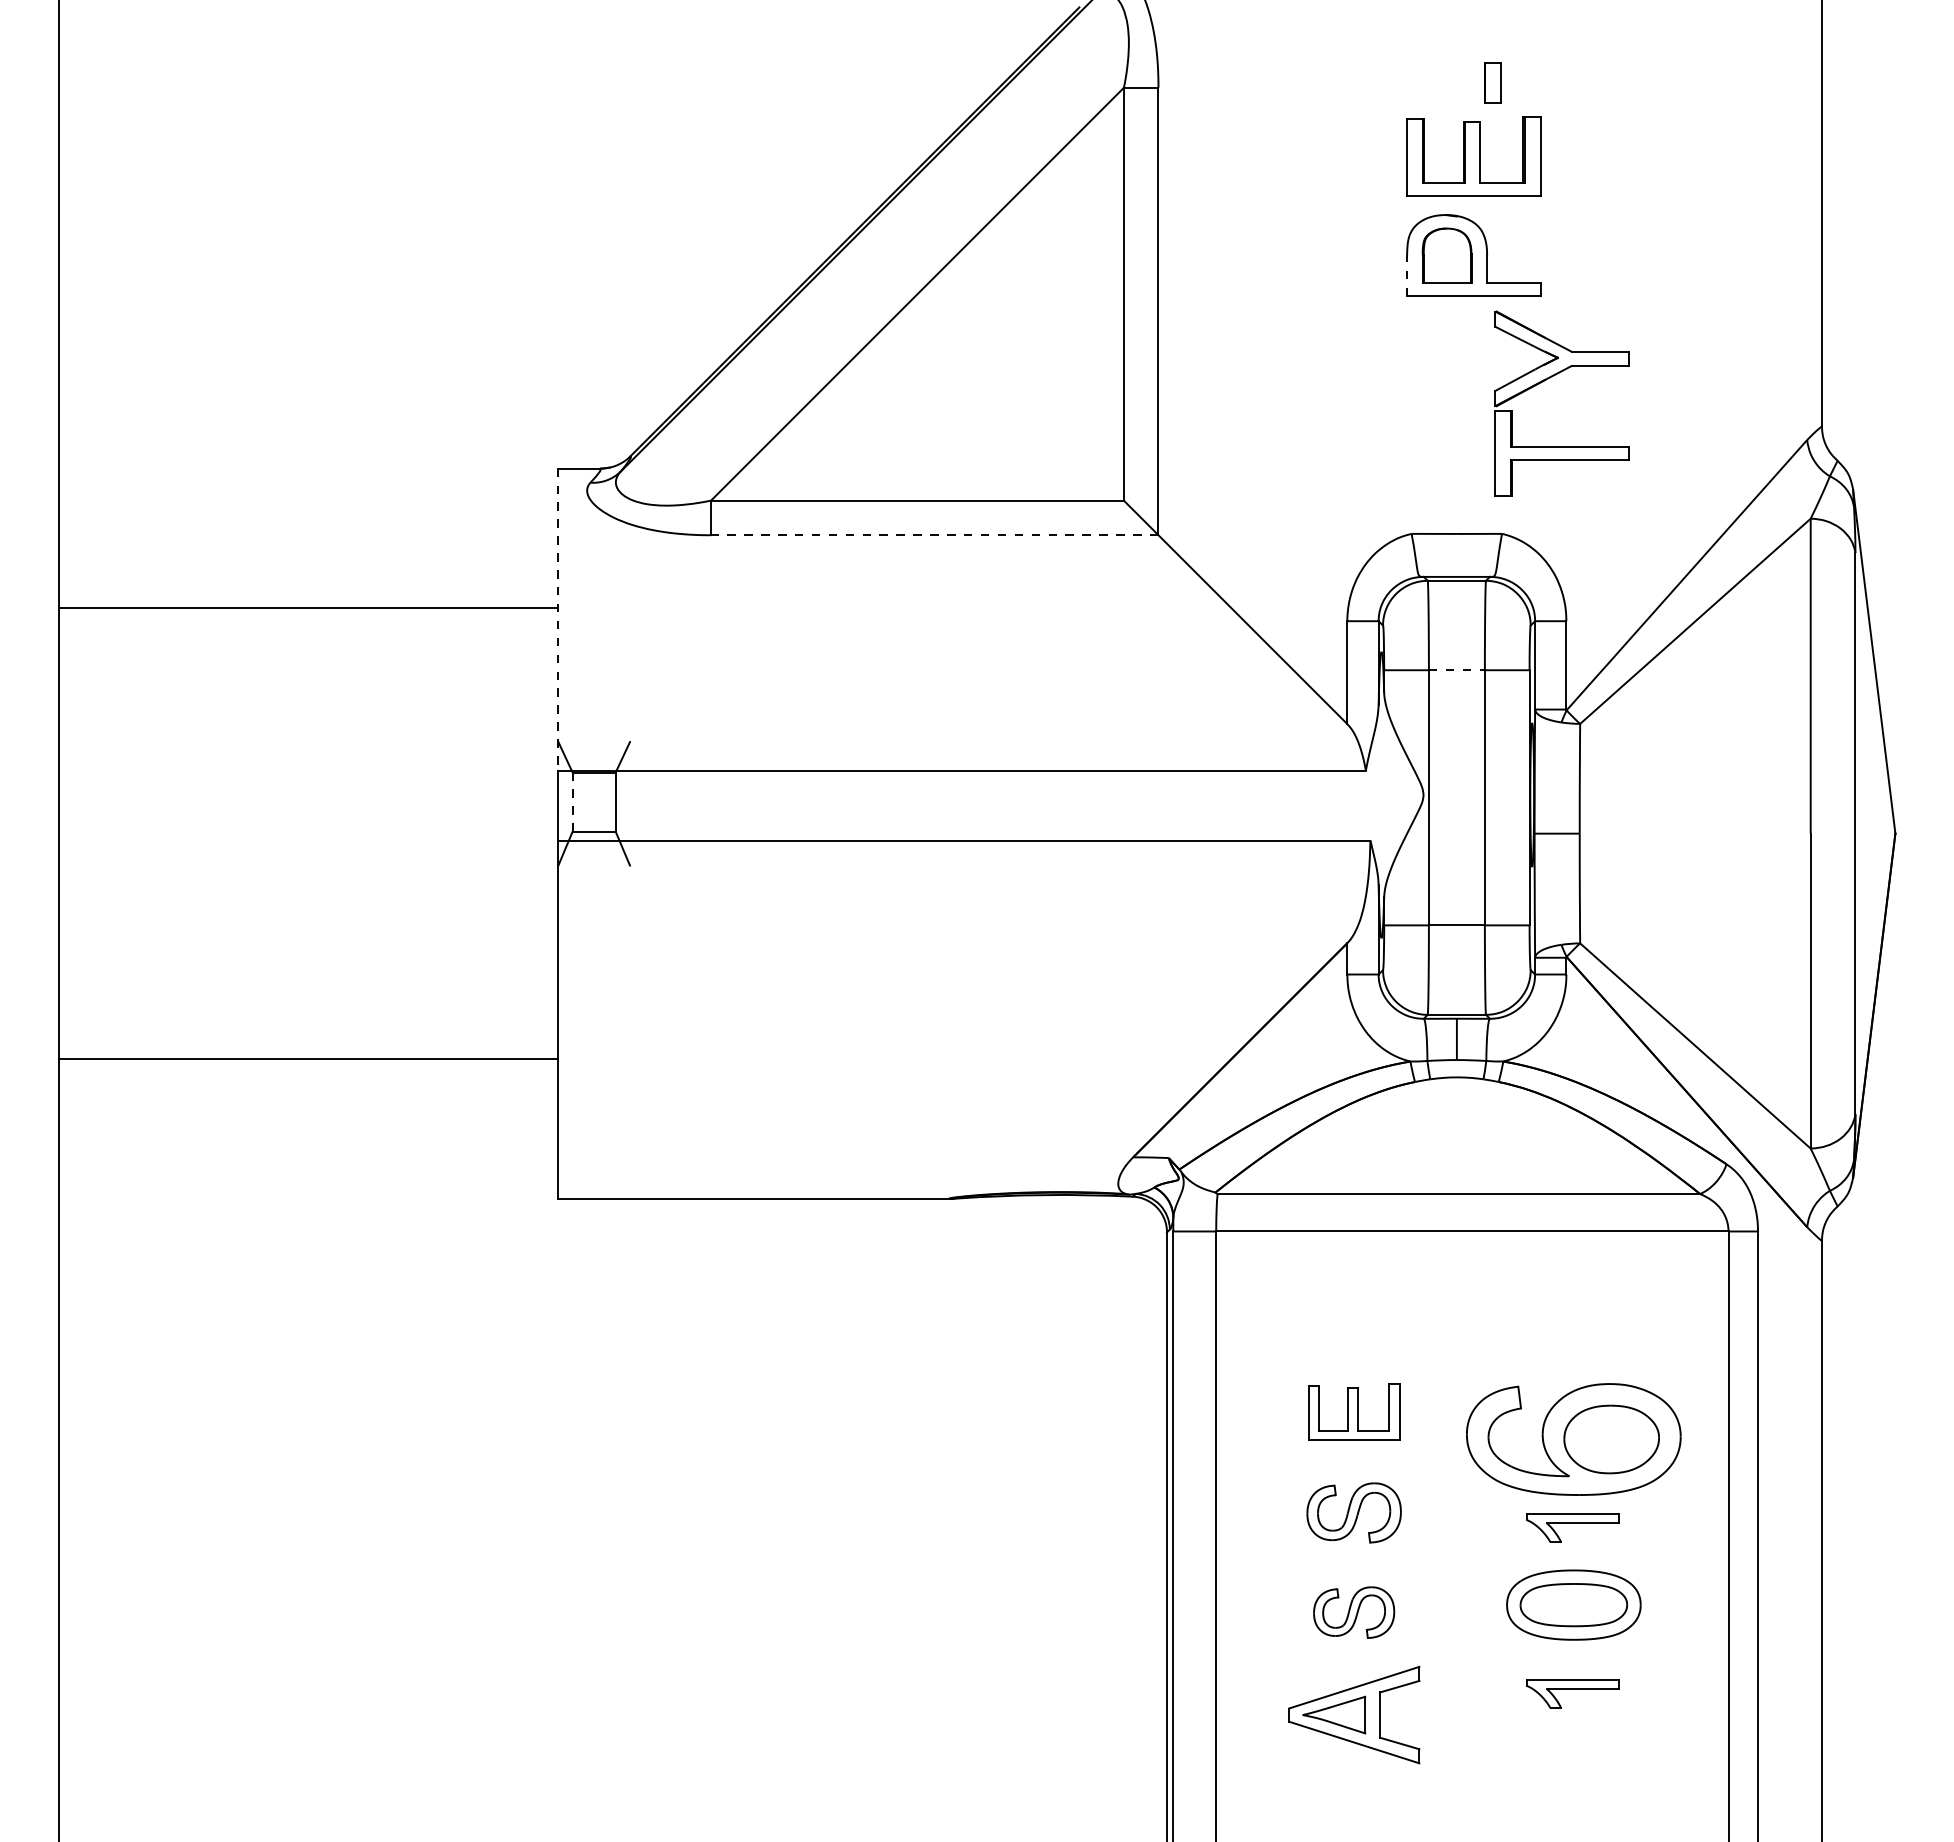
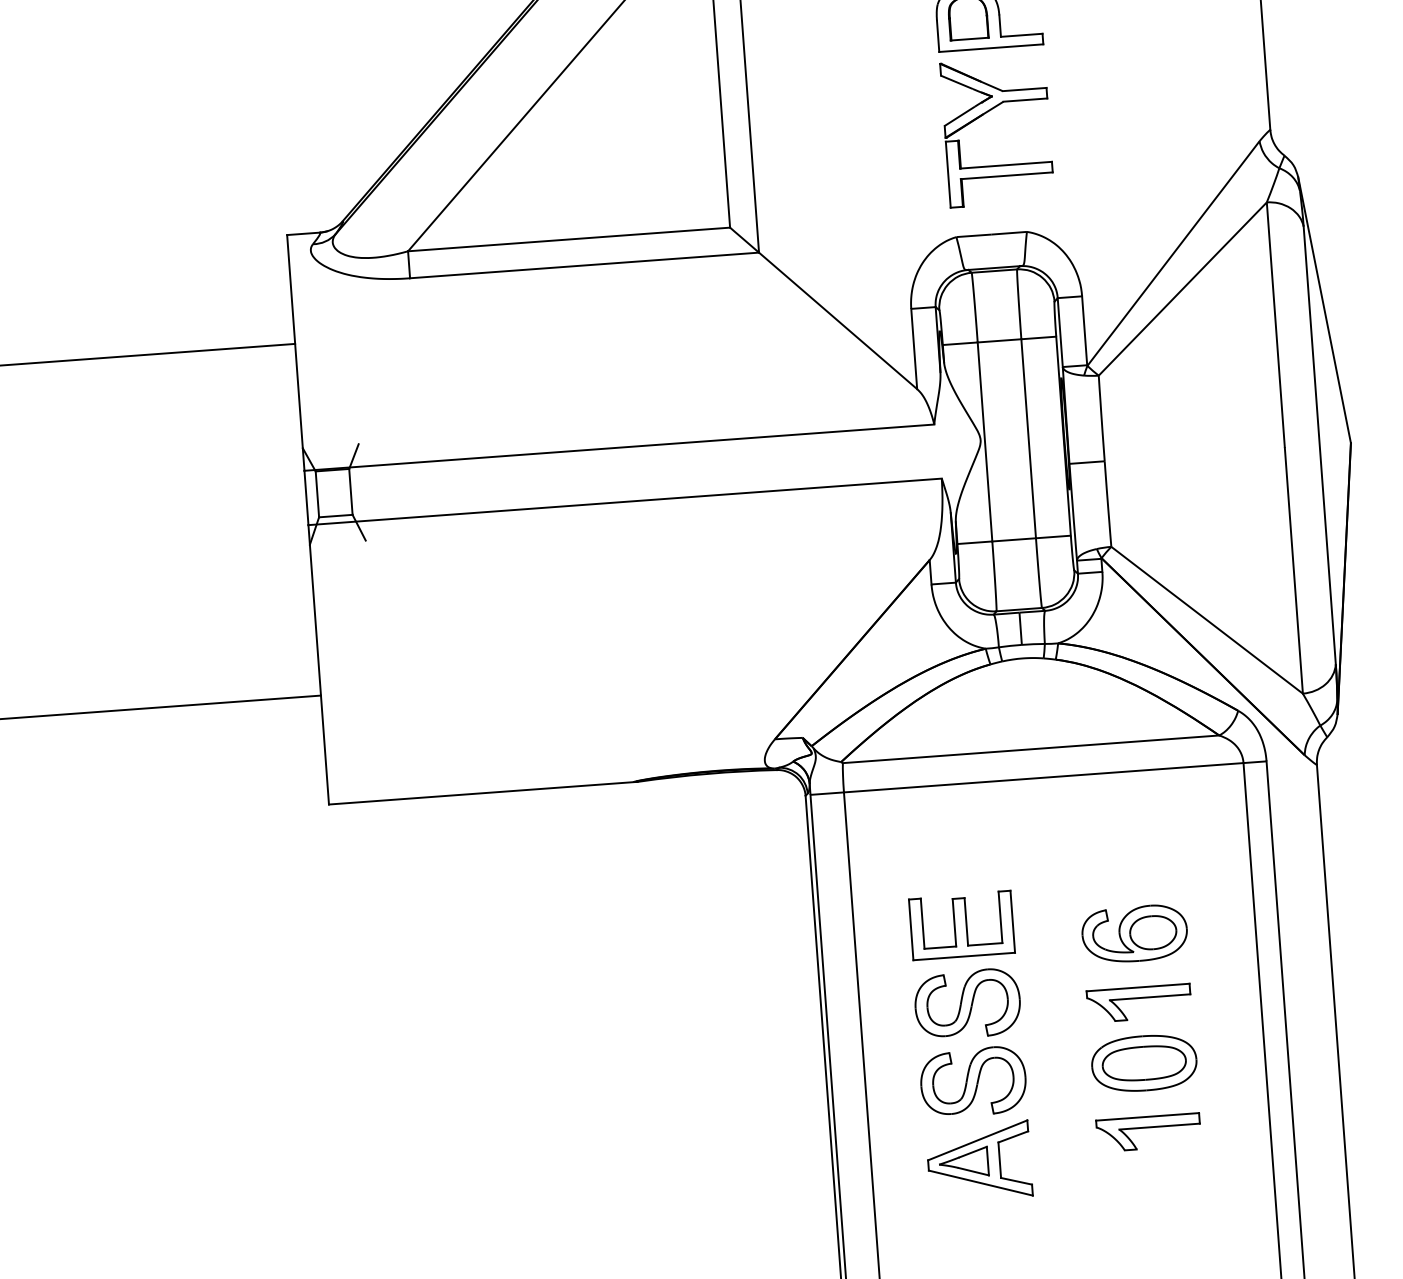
line: (1407, 275) -> (938, 35), dashed -> solid
part: (1548, 379) -> (985, 113), moved
line: (934, 535) -> (584, 265), dashed -> solid
line: (558, 620) -> (295, 353), dashed -> solid
line: (1456, 670) -> (999, 341), dashed -> solid
line: (572, 801) -> (317, 493), dashed -> solid
part: (1353, 1411) -> (961, 924), size x1.43
part: (1573, 1438) -> (1134, 933), size x0.62
part: (1353, 1512) -> (967, 1003), size x1.43
part: (1572, 1527) -> (1138, 1002), size x1.43
part: (1353, 1612) -> (972, 1081), size x1.67
part: (1572, 1693) -> (1148, 1132), size x1.43

